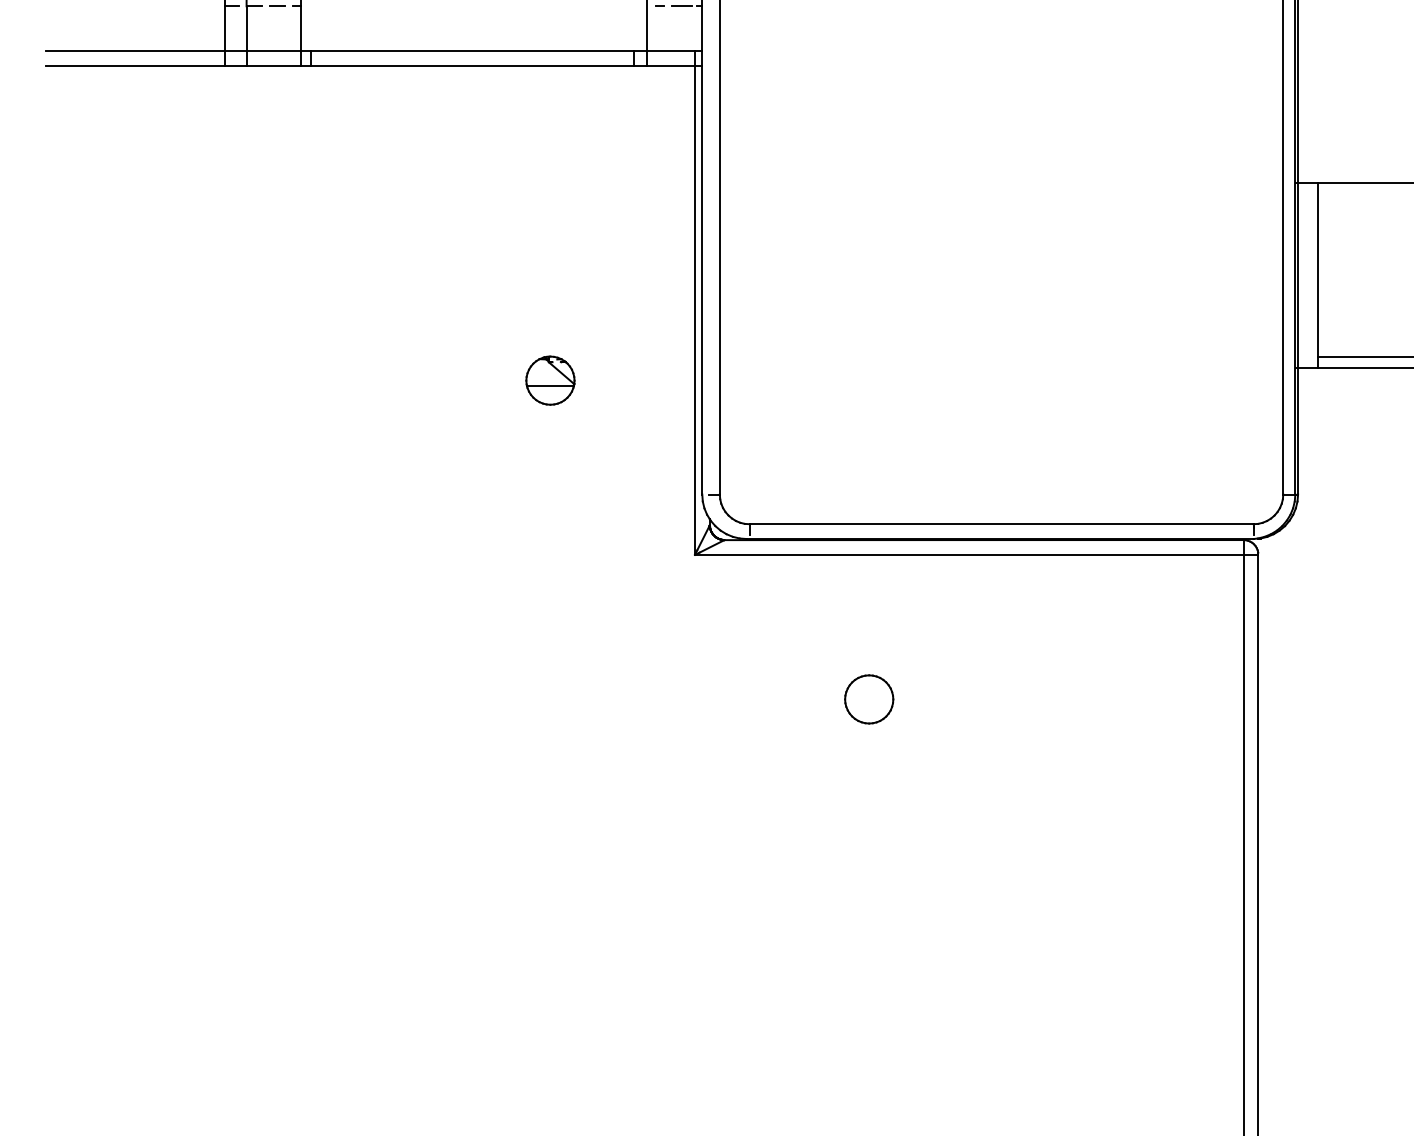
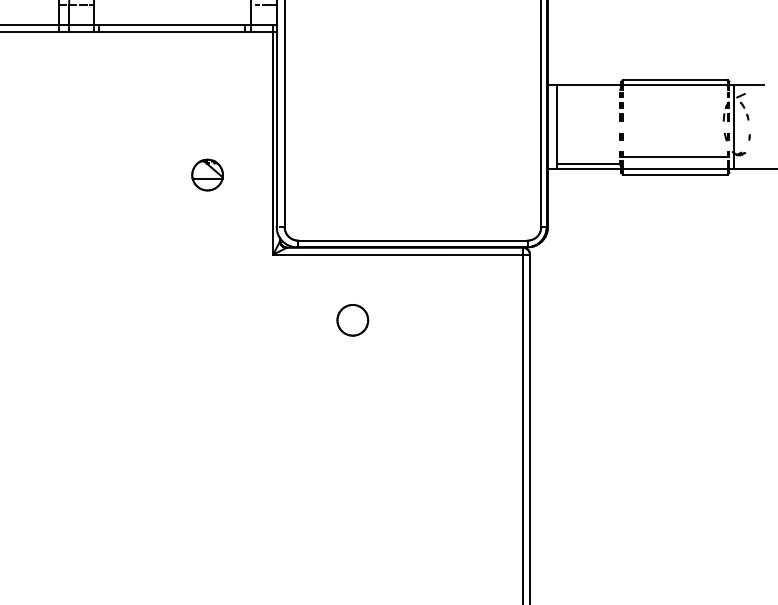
part: (550, 381) -> (207, 175), size x1.4
part: (868, 699) -> (352, 320), size x1.4

